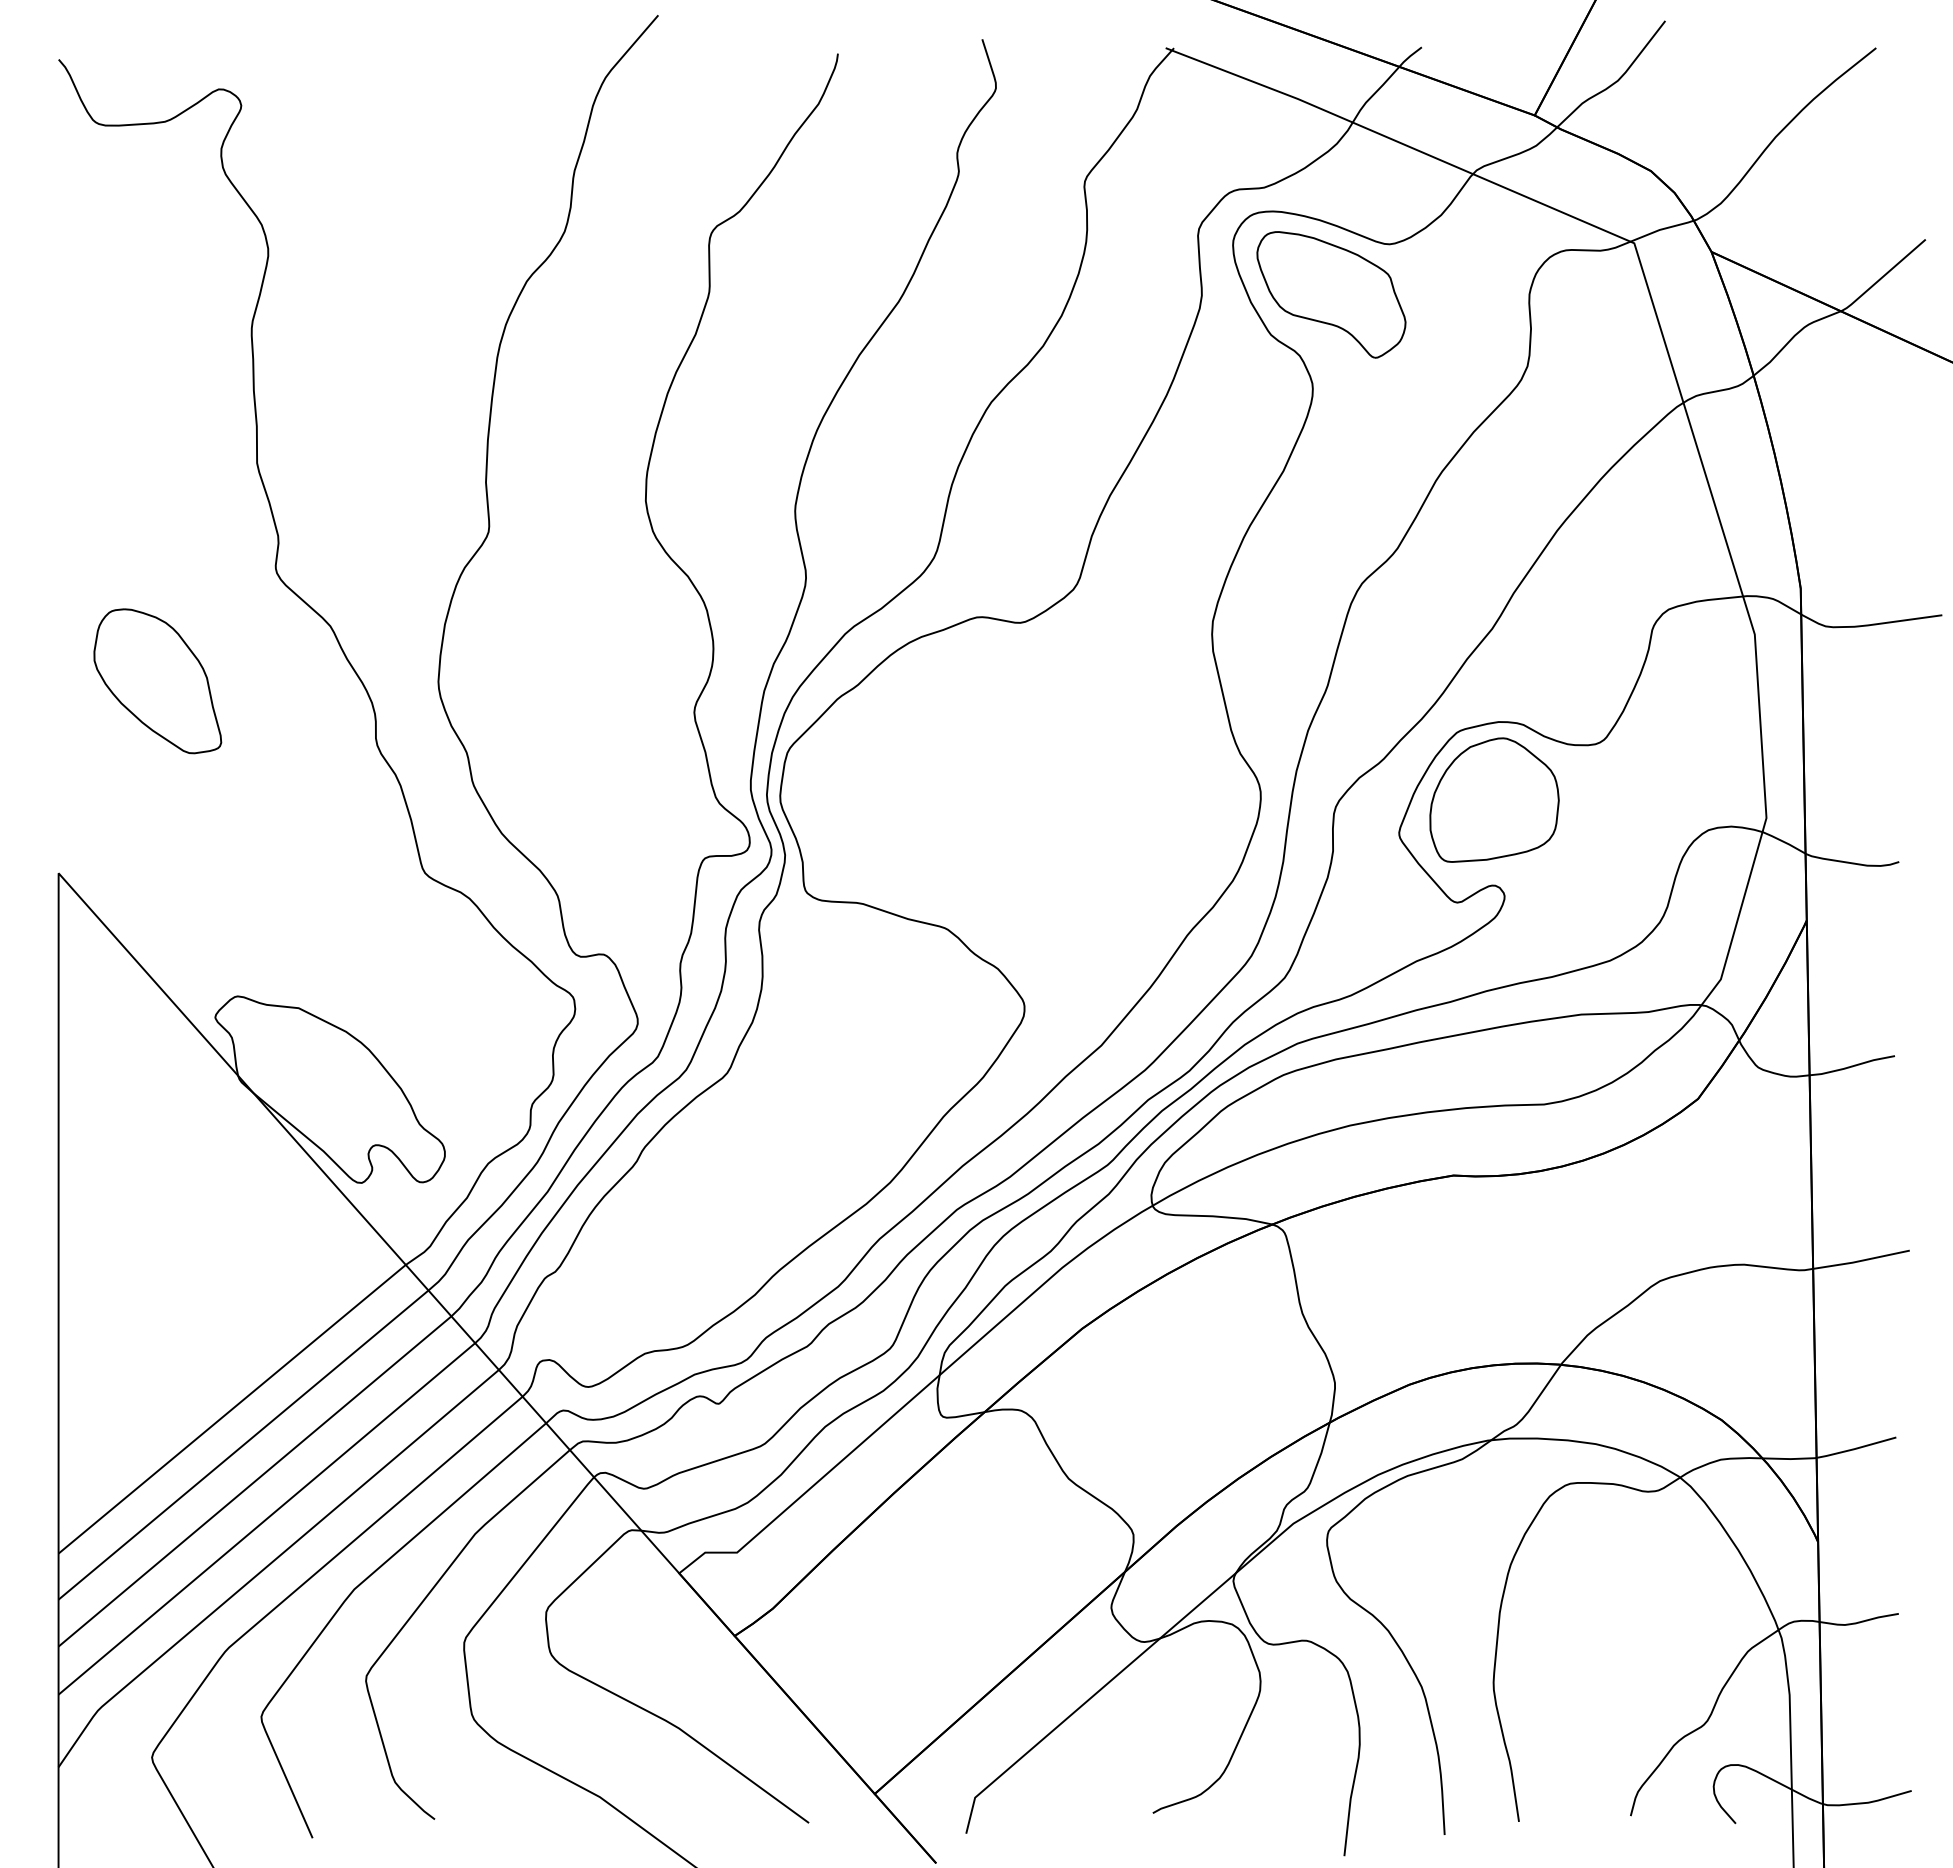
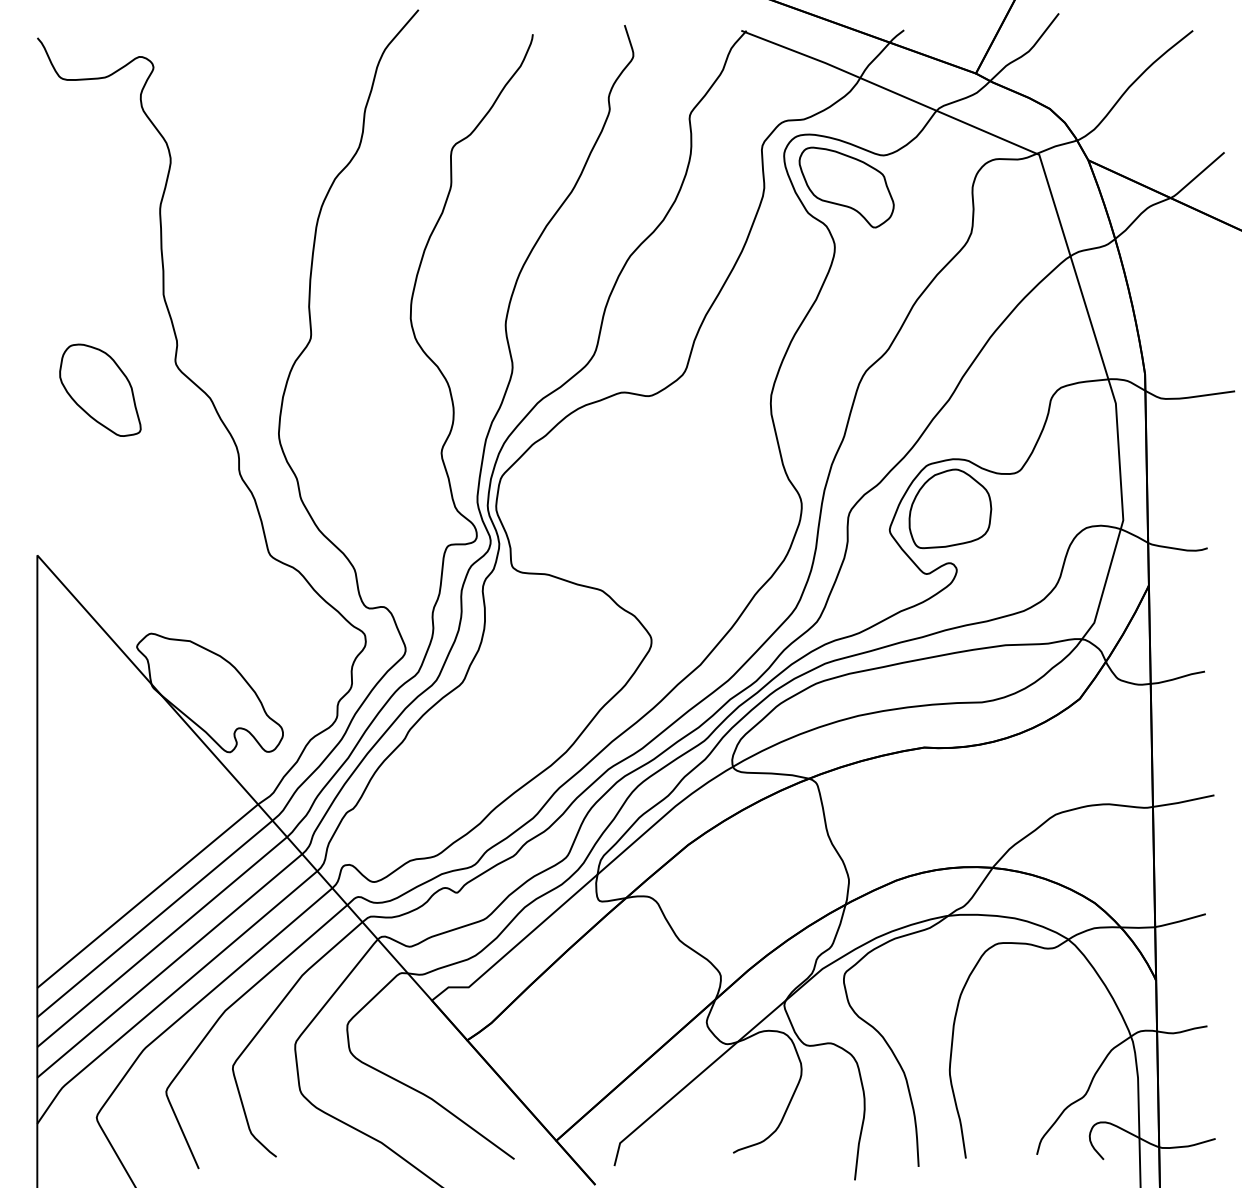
part: (157, 680) -> (100, 389), moved

